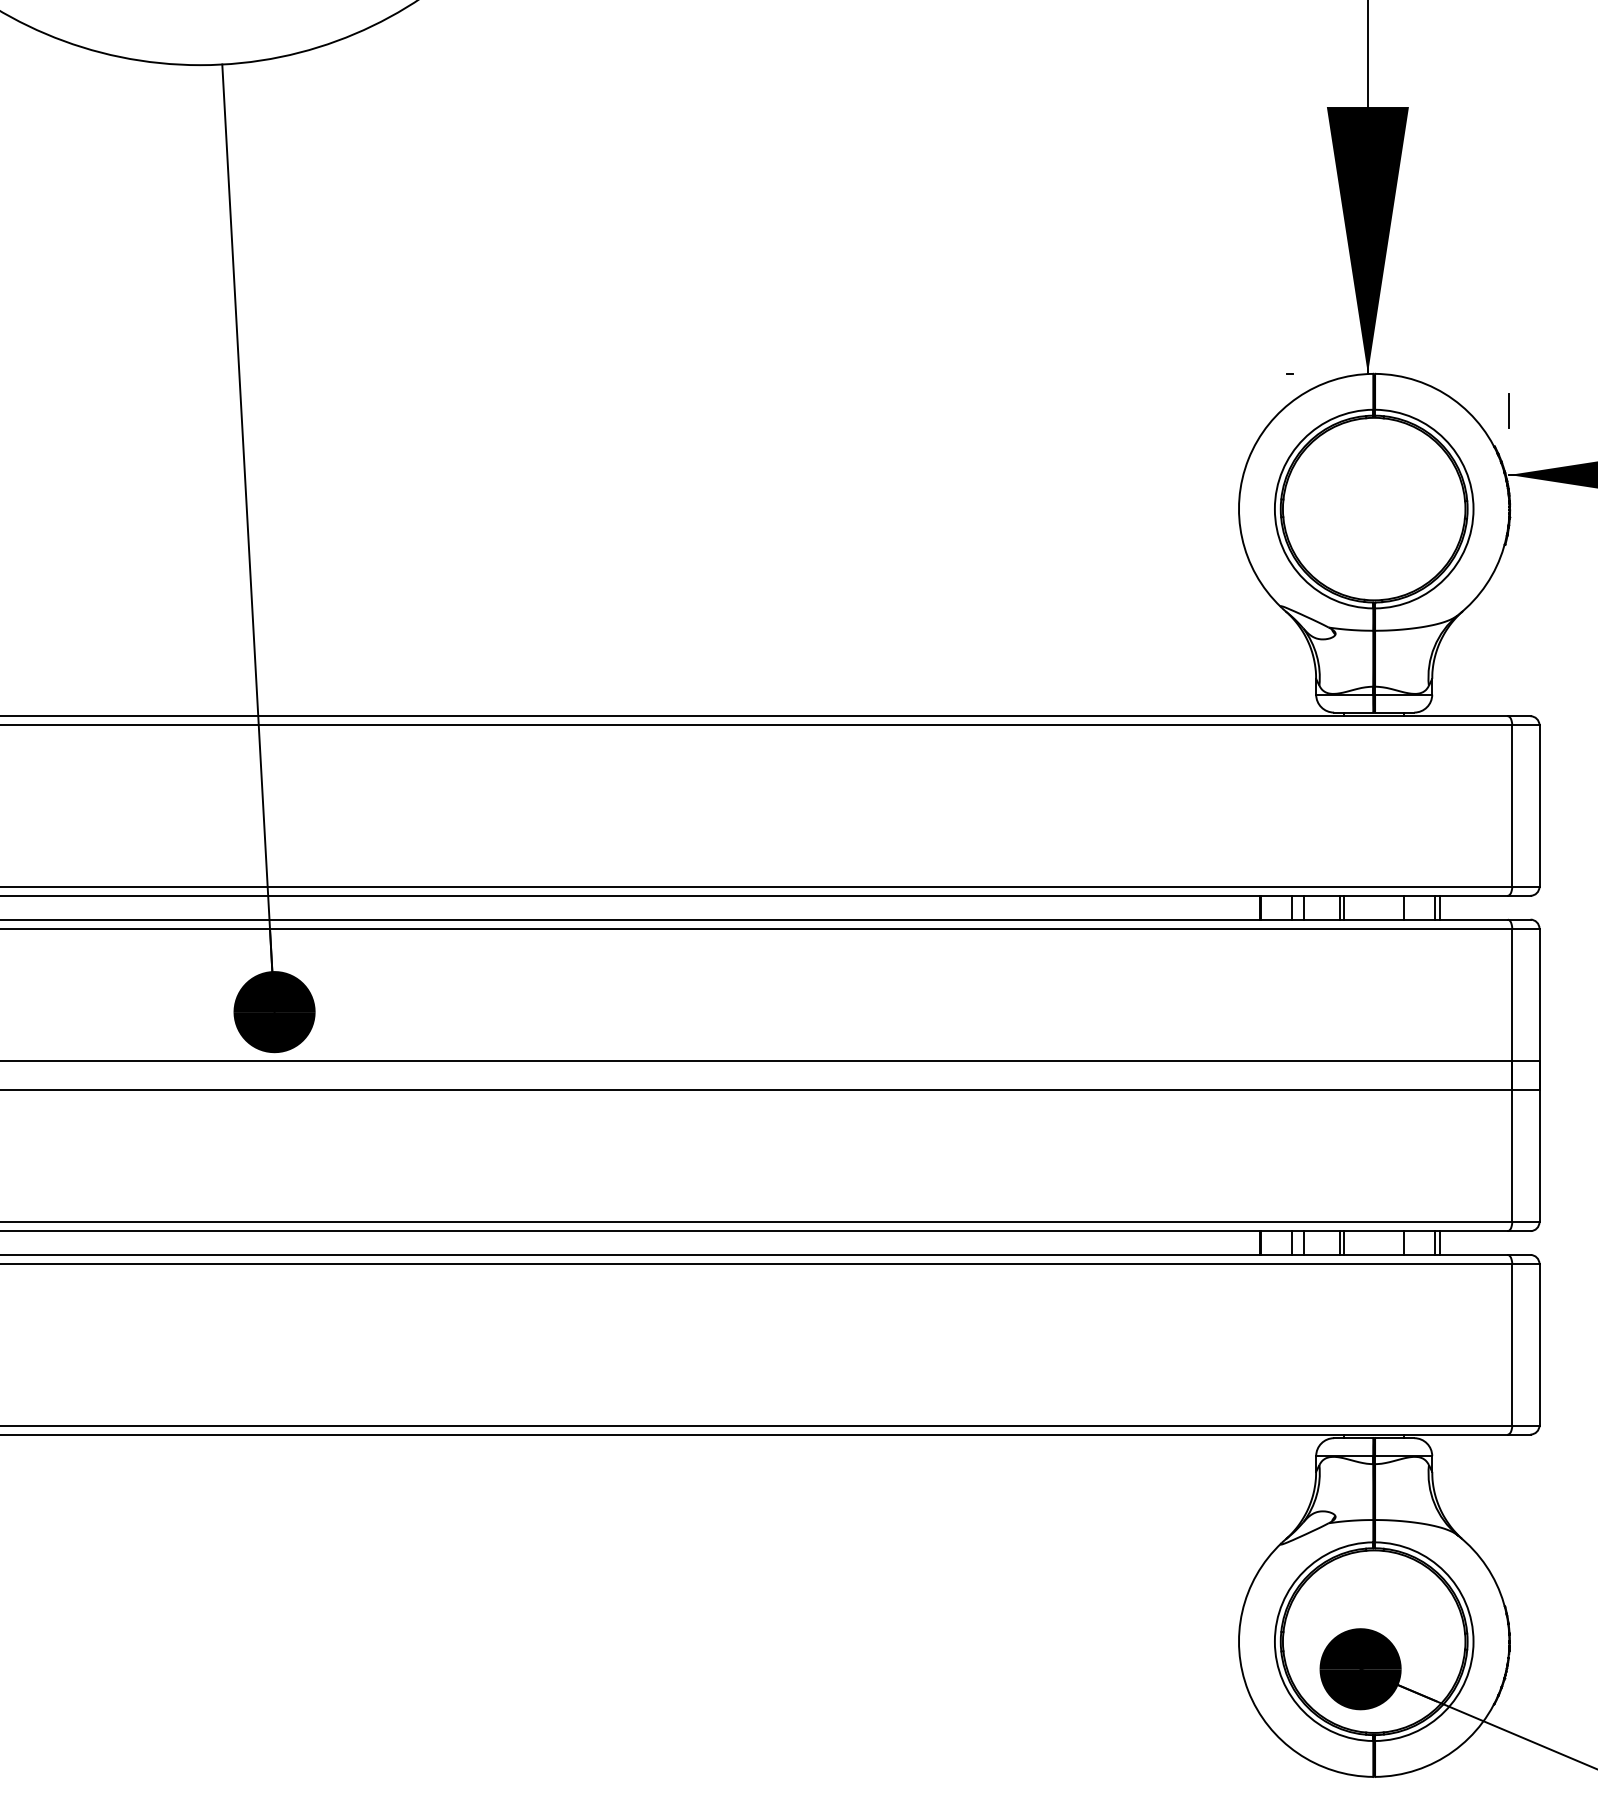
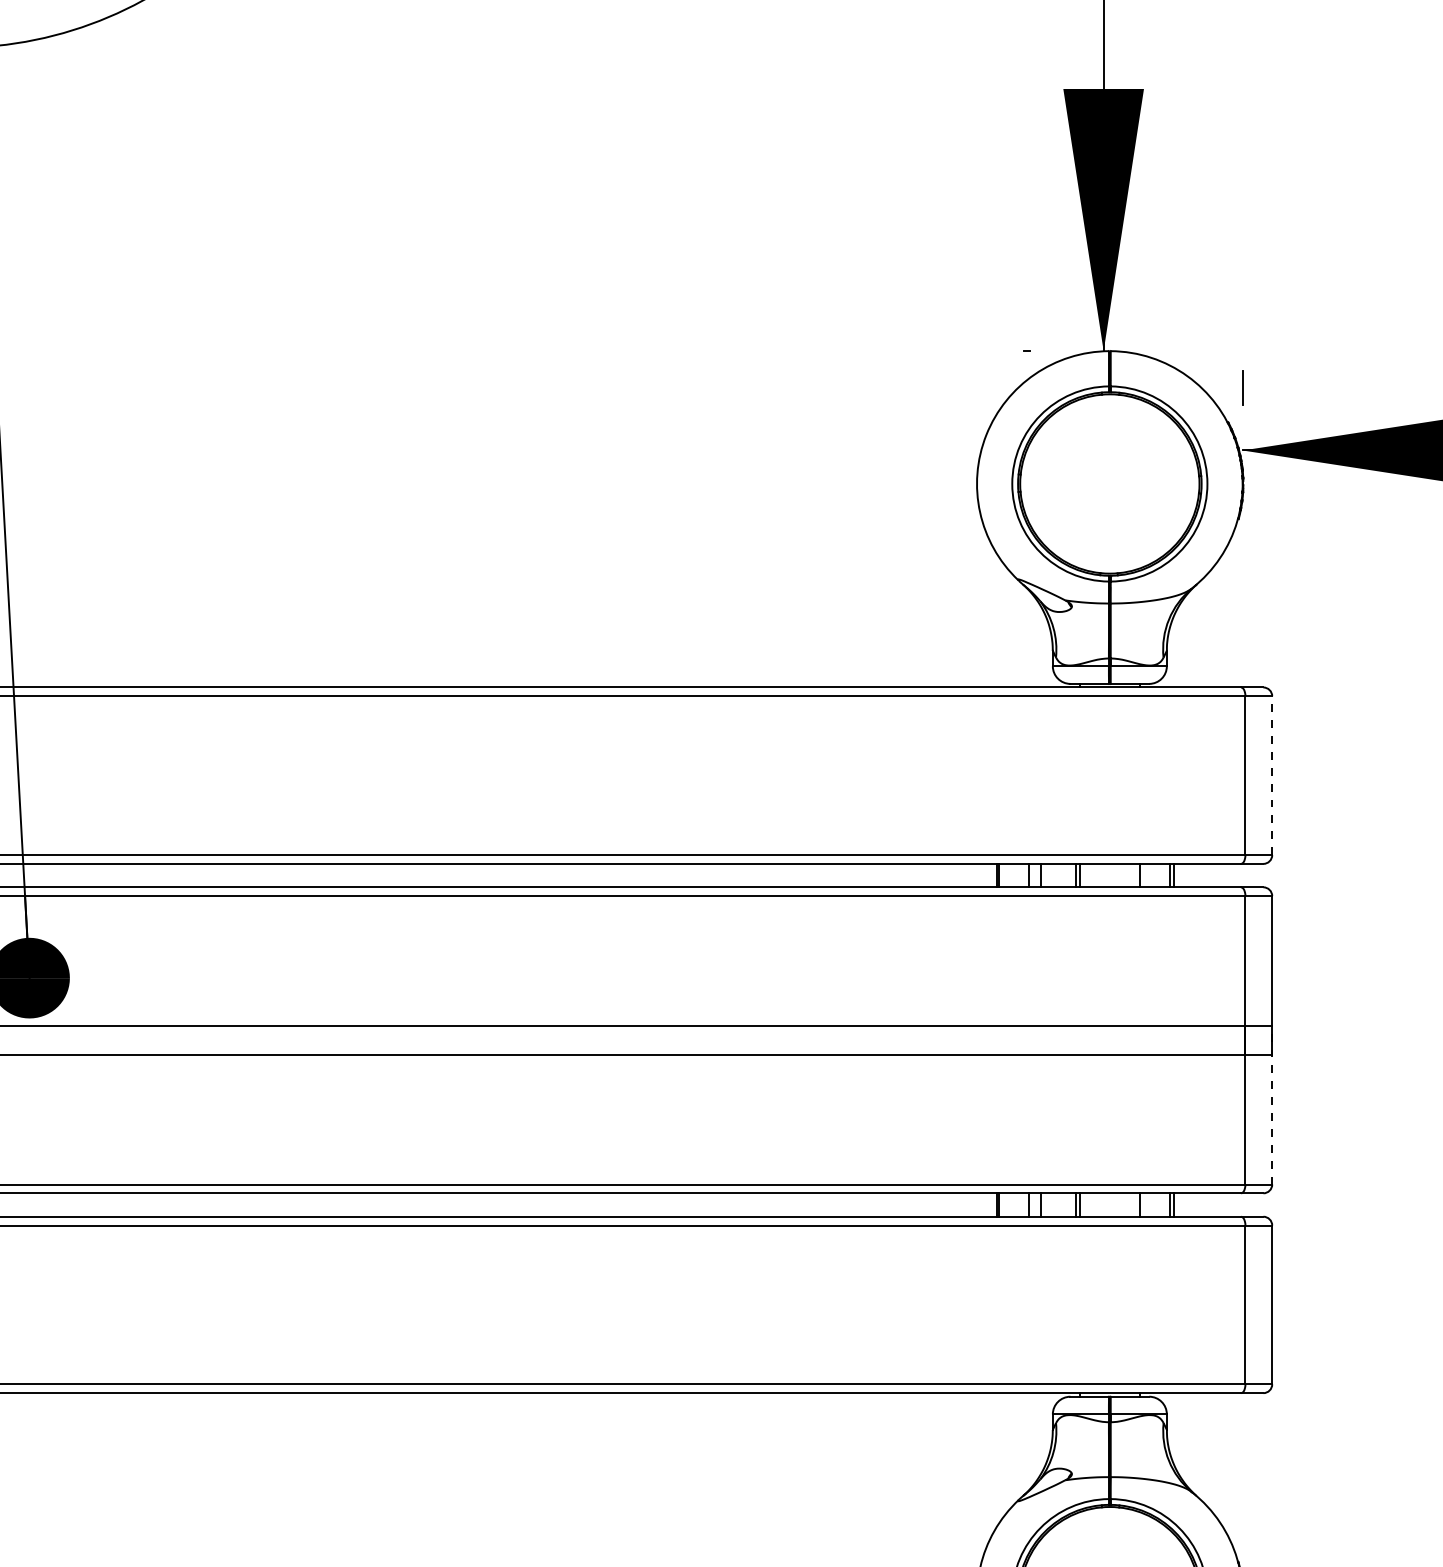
line: (1539, 806) -> (1272, 776), solid -> dashed
line: (1539, 1141) -> (1272, 1105), solid -> dashed

